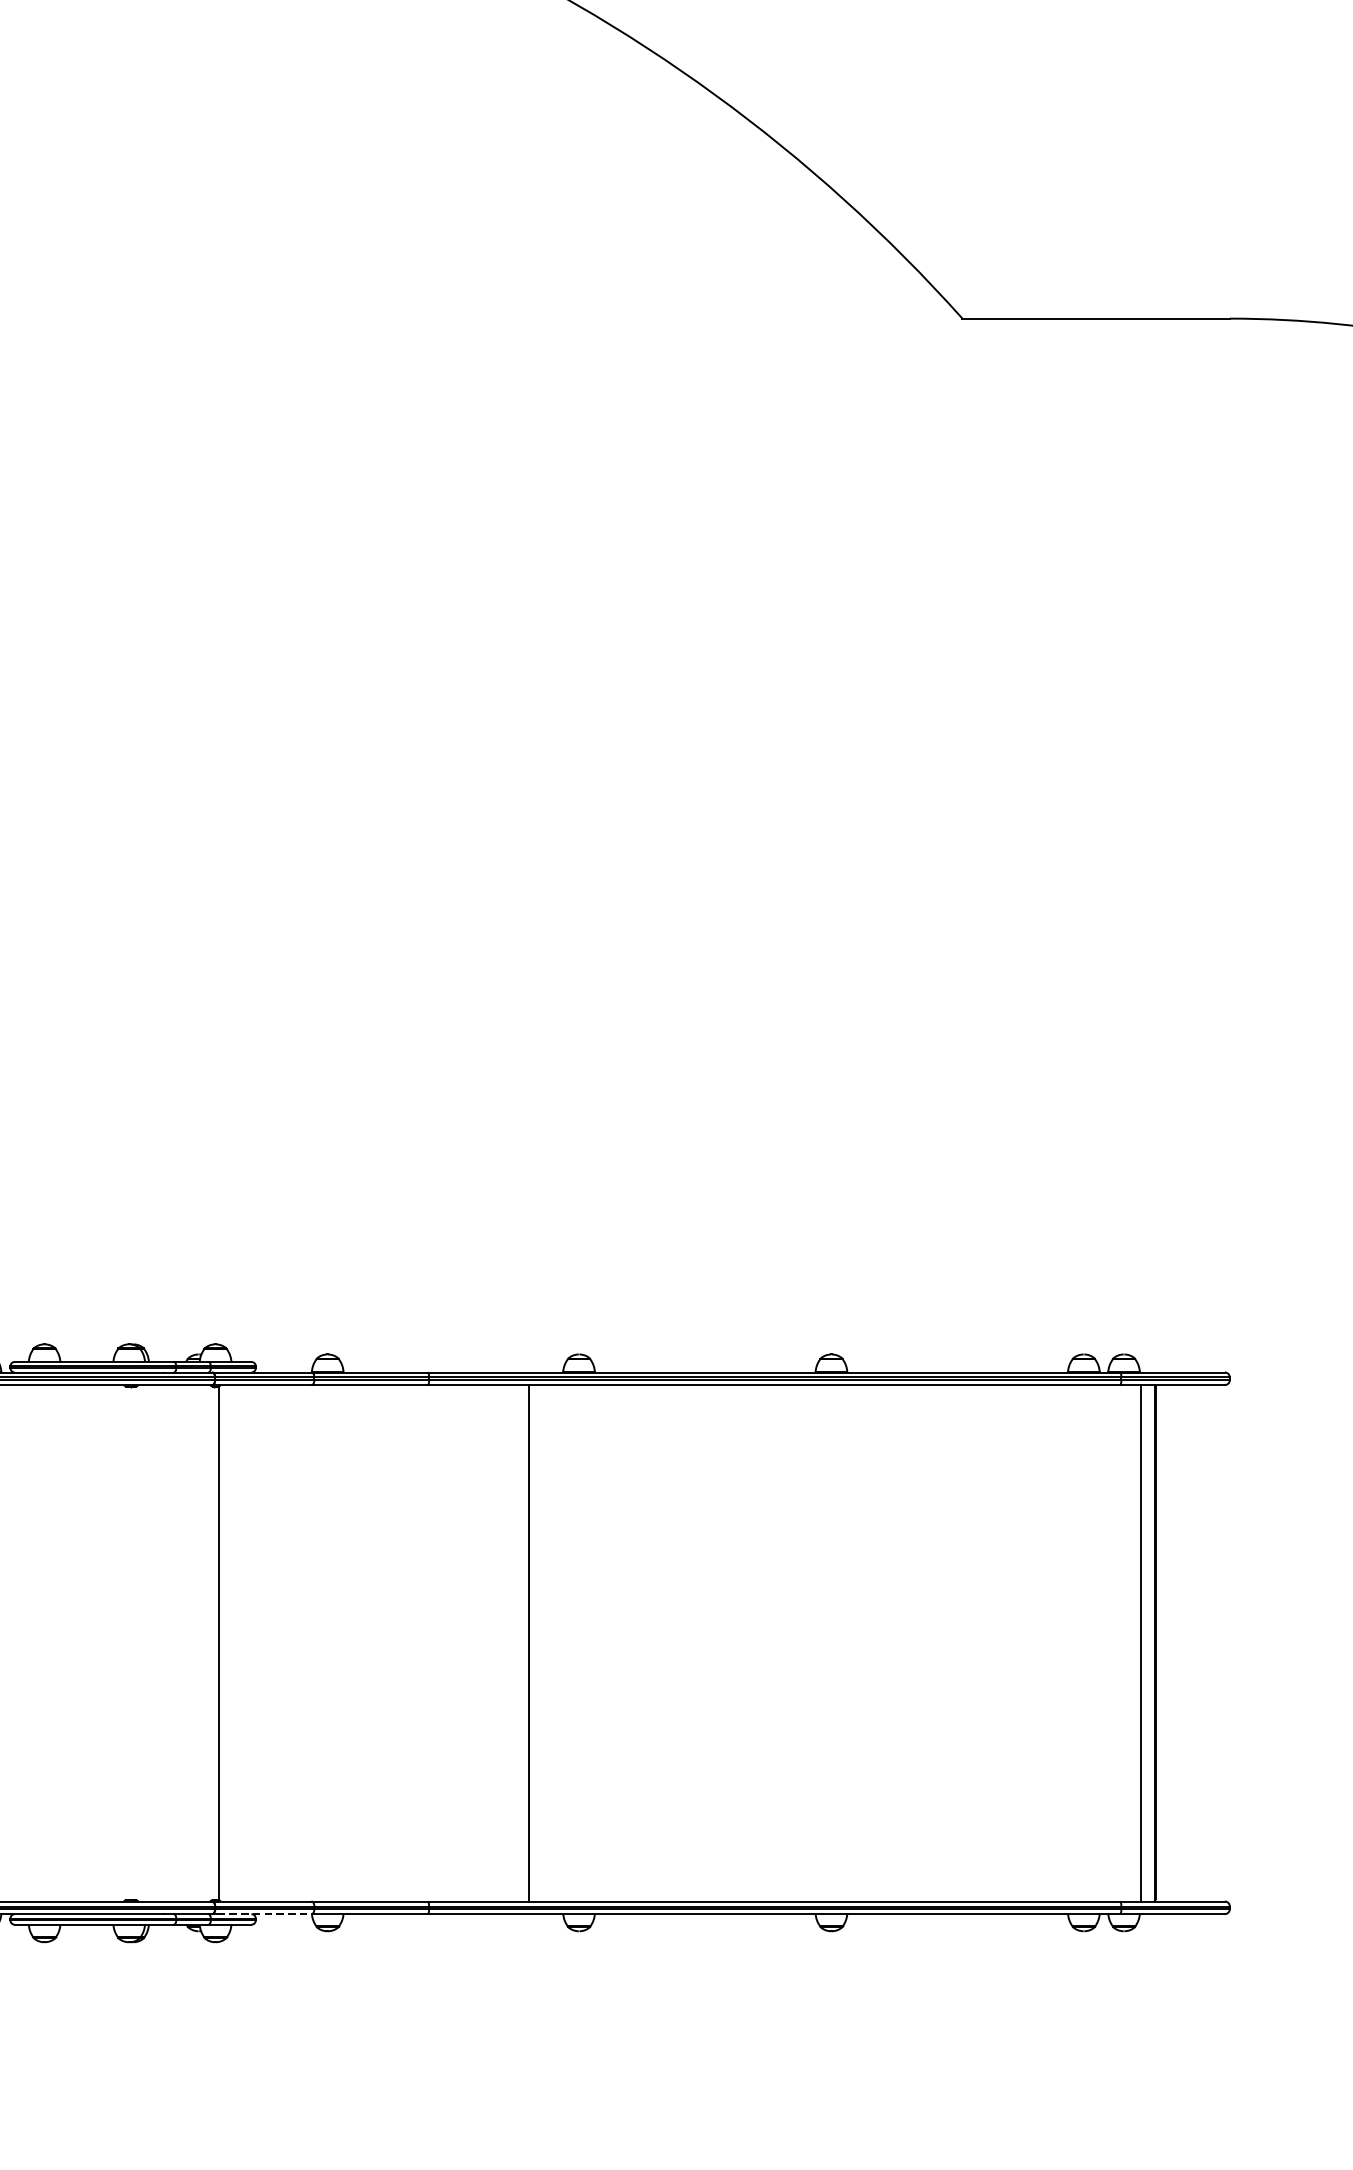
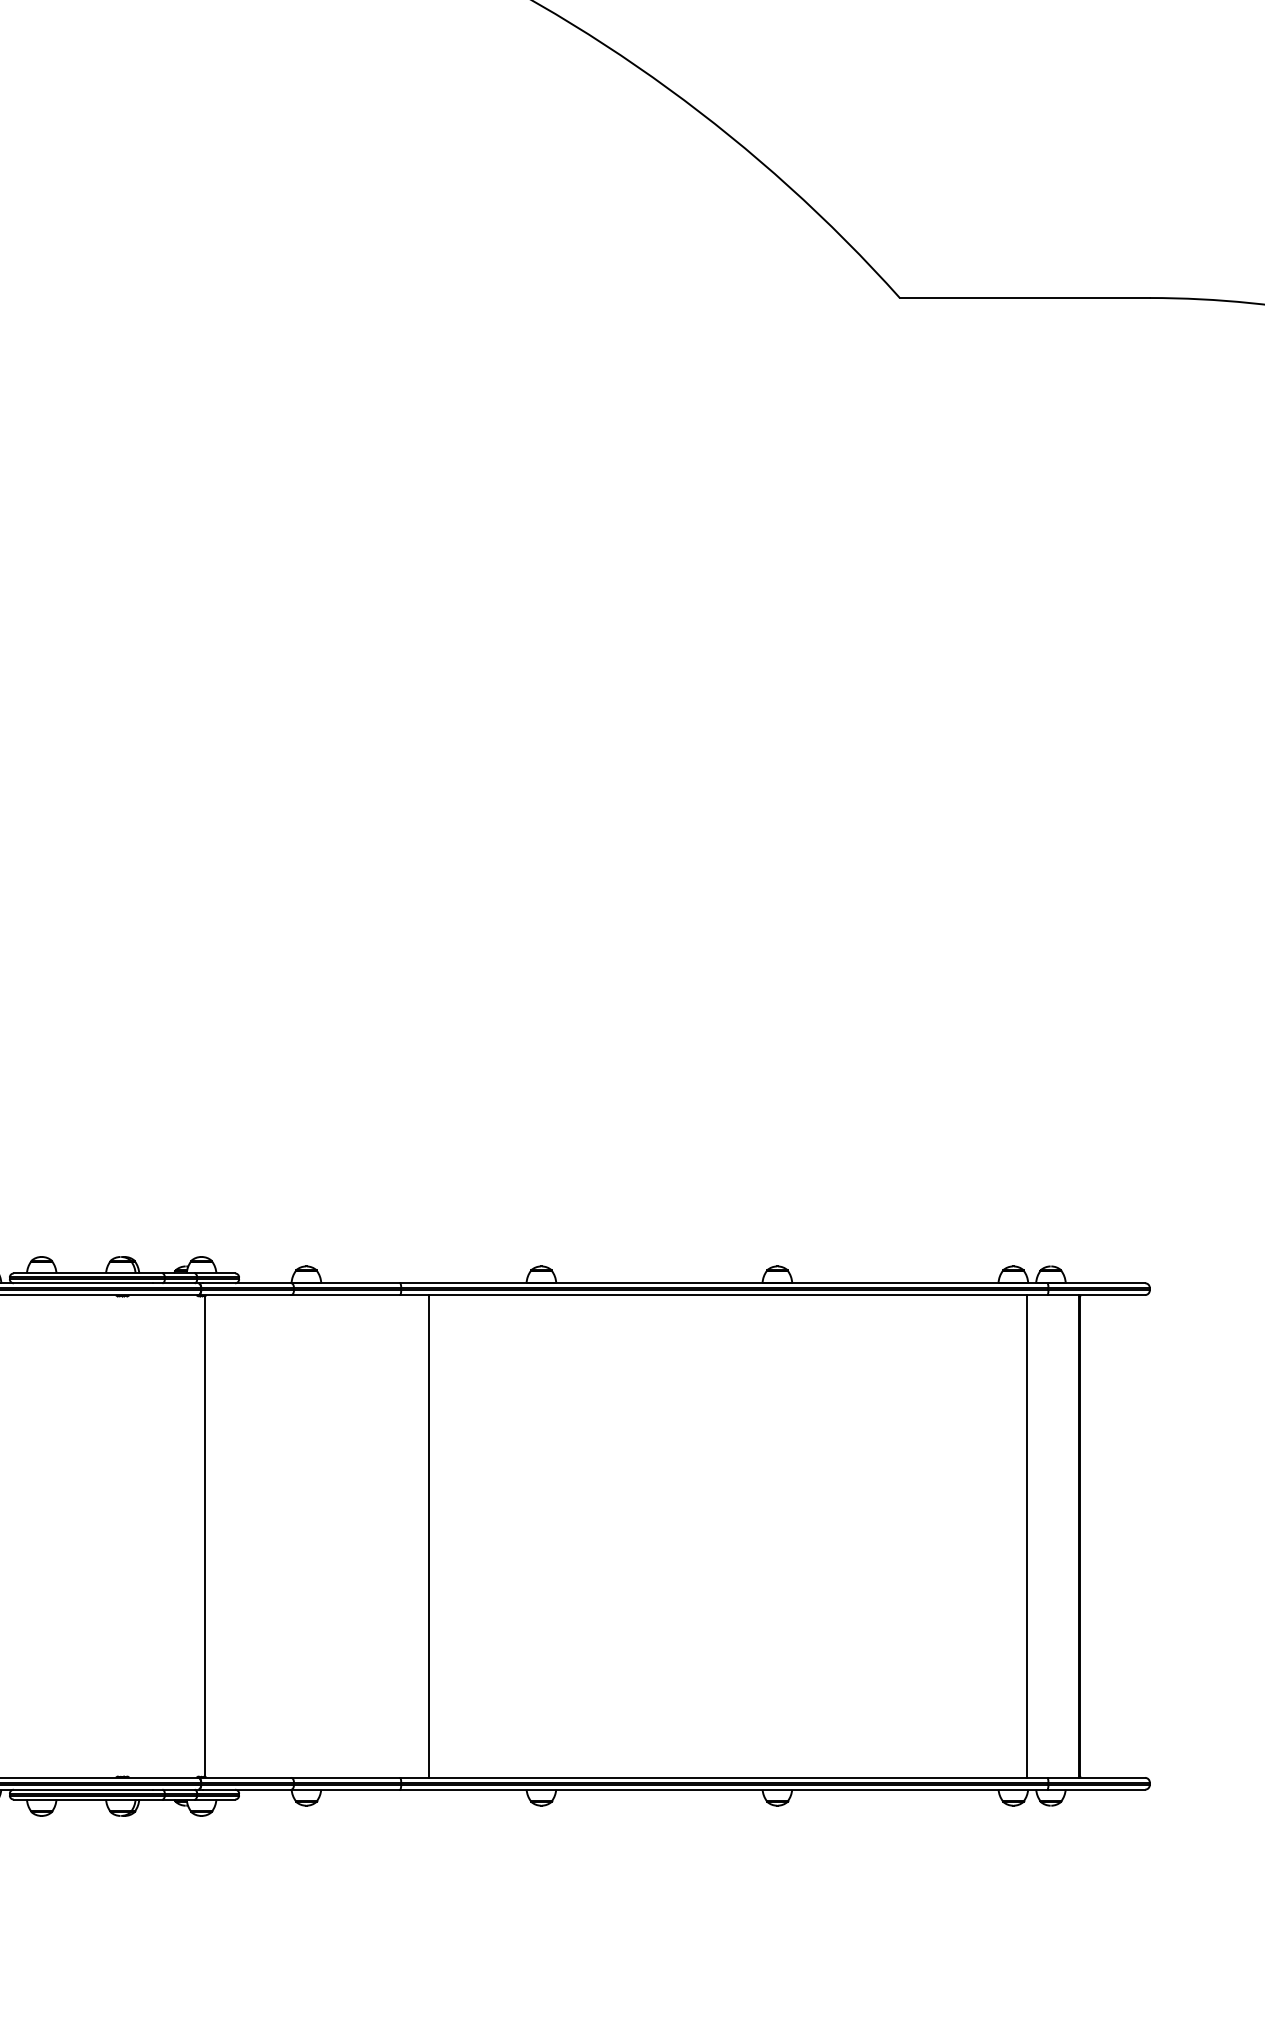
line: (528, 1643) -> (429, 1536), moved
line: (1140, 1643) -> (1026, 1536), moved
line: (264, 1913) -> (247, 1789), dashed -> solid

